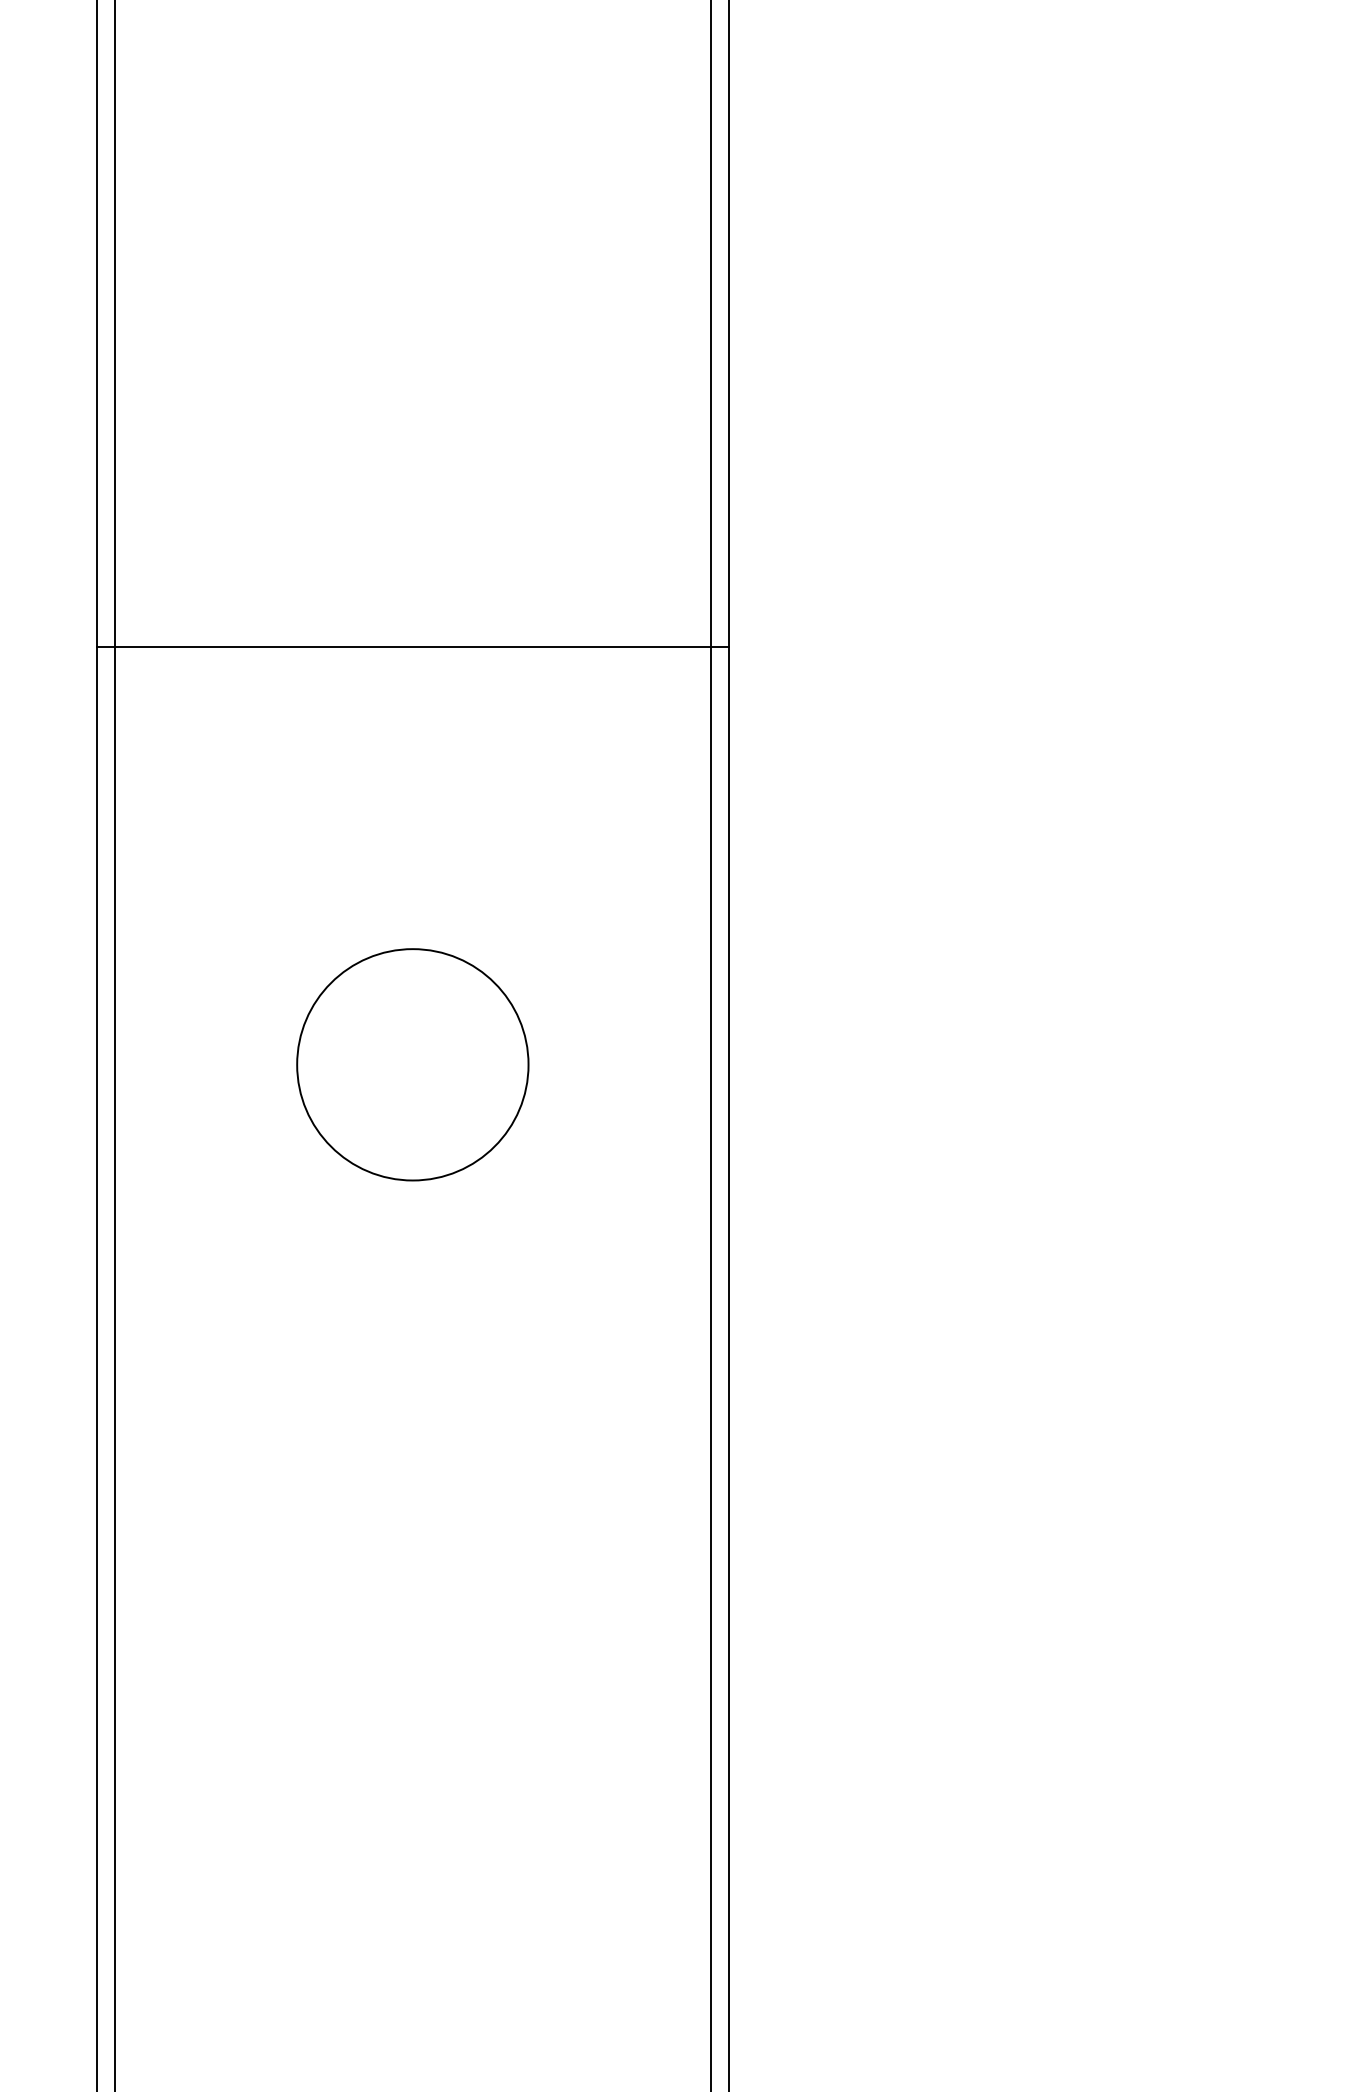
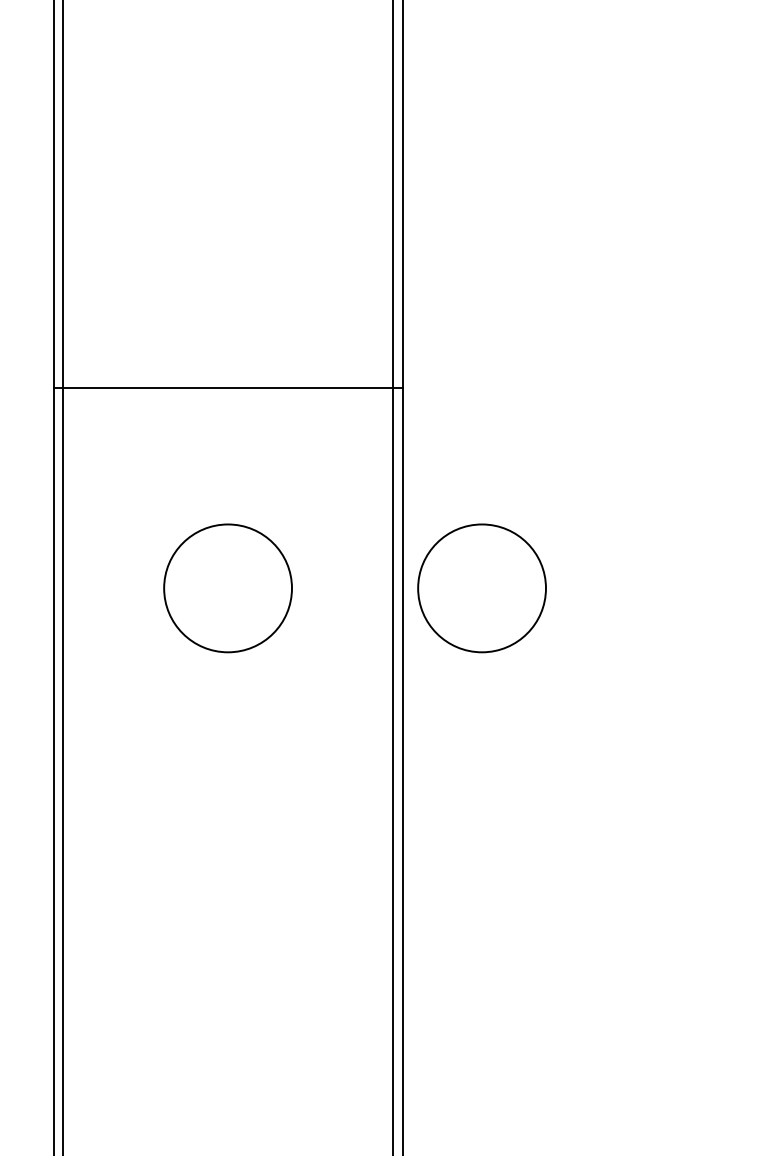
line: (411, 646) -> (227, 388), moved
circle: (871, 1065) -> (481, 588), added

